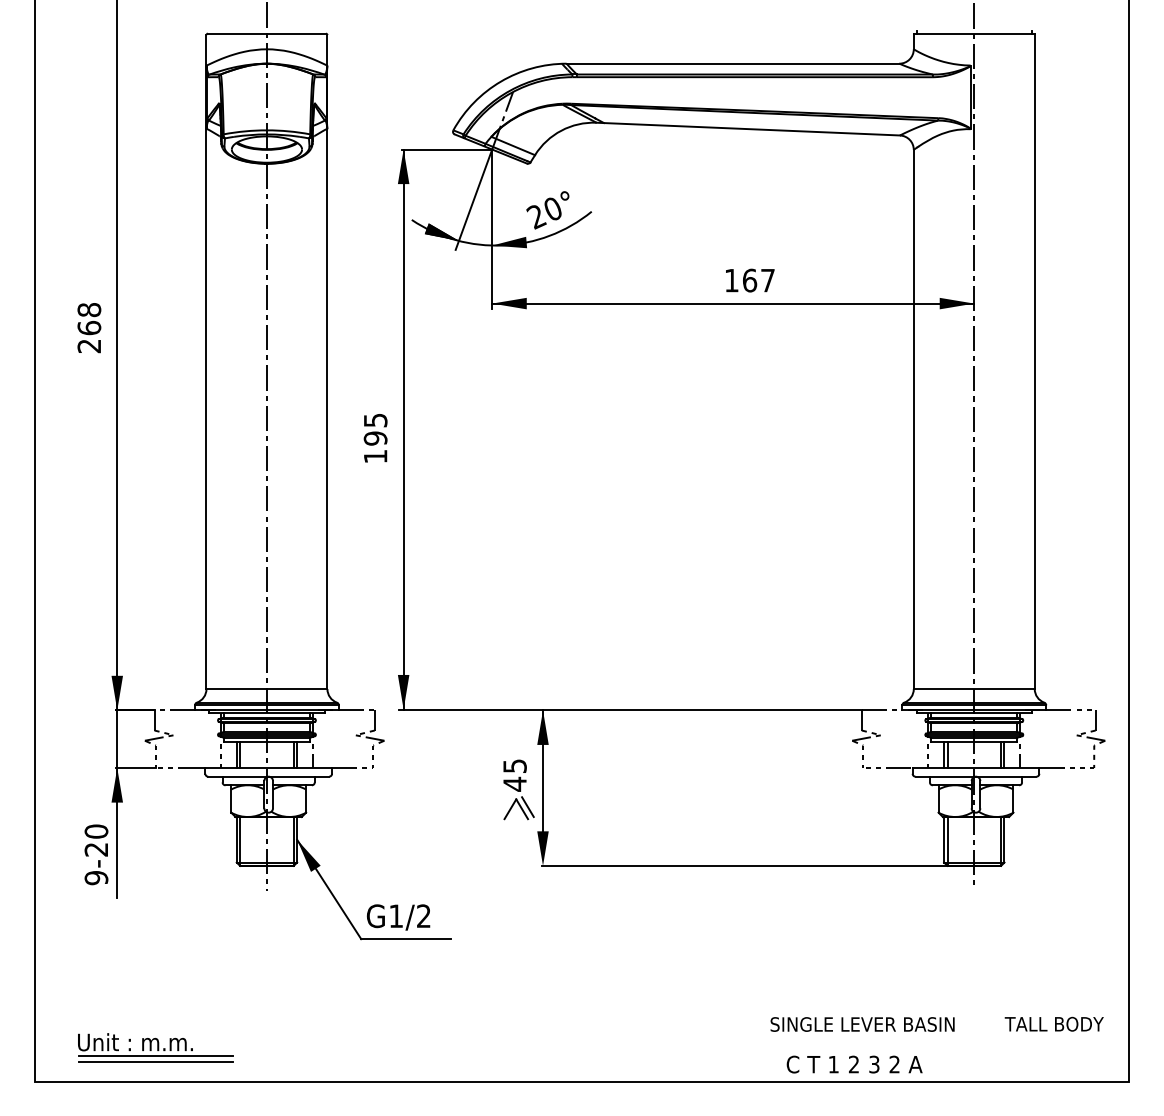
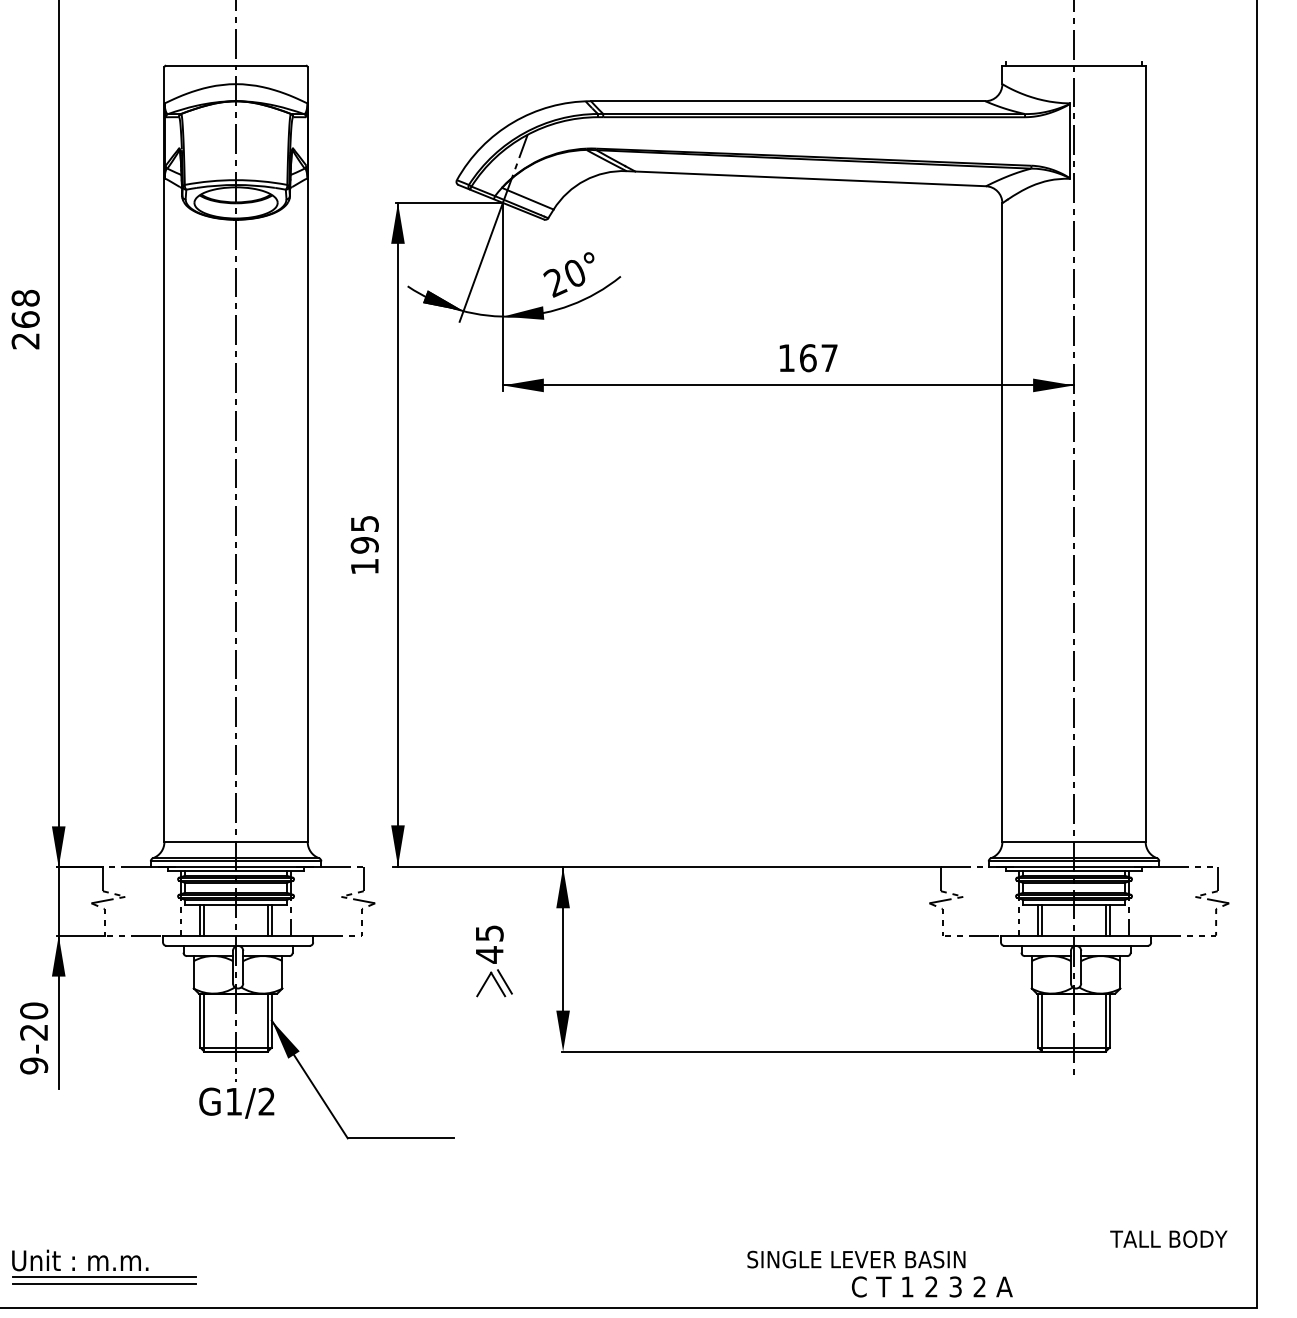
text: (89, 328) -> (25, 320), moved
part: (518, 789) -> (493, 961), moved
text: (398, 917) -> (236, 1103), moved
text: (862, 1024) -> (856, 1259), moved

